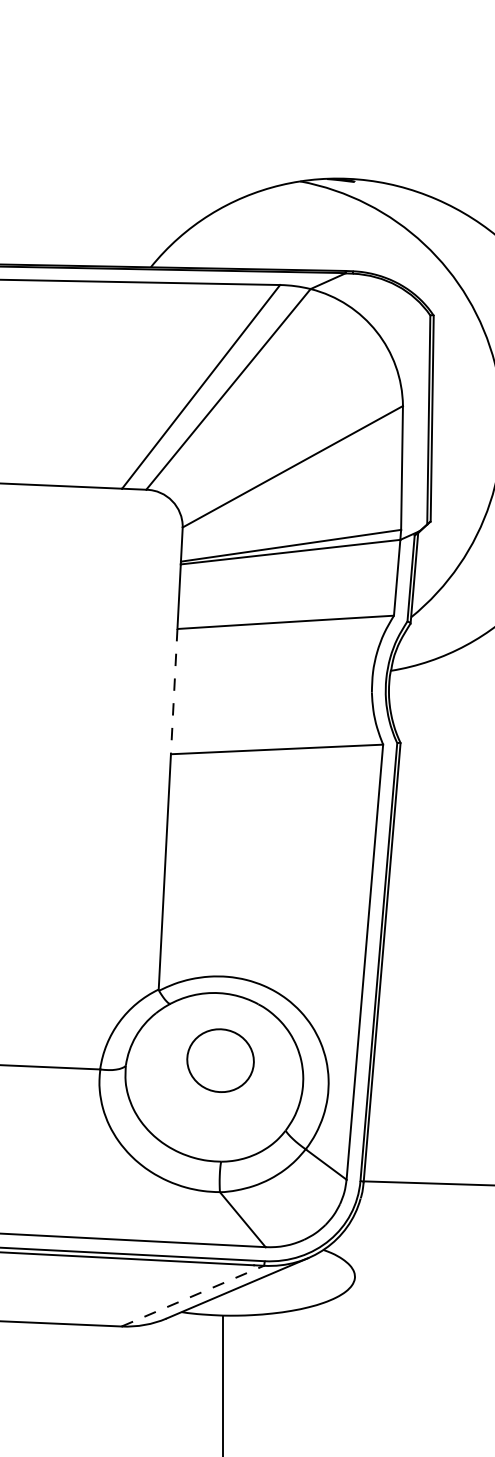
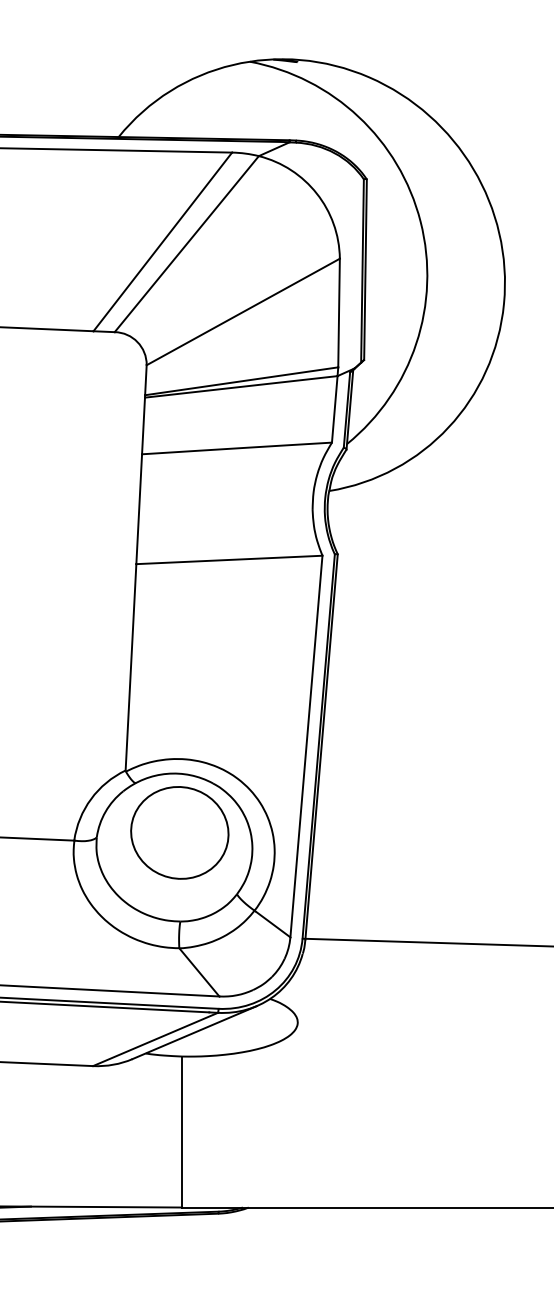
line: (174, 691) -> (139, 509), dashed -> solid
part: (220, 1060) -> (179, 832), size x1.67
line: (192, 1296) -> (155, 1039), dashed -> solid

